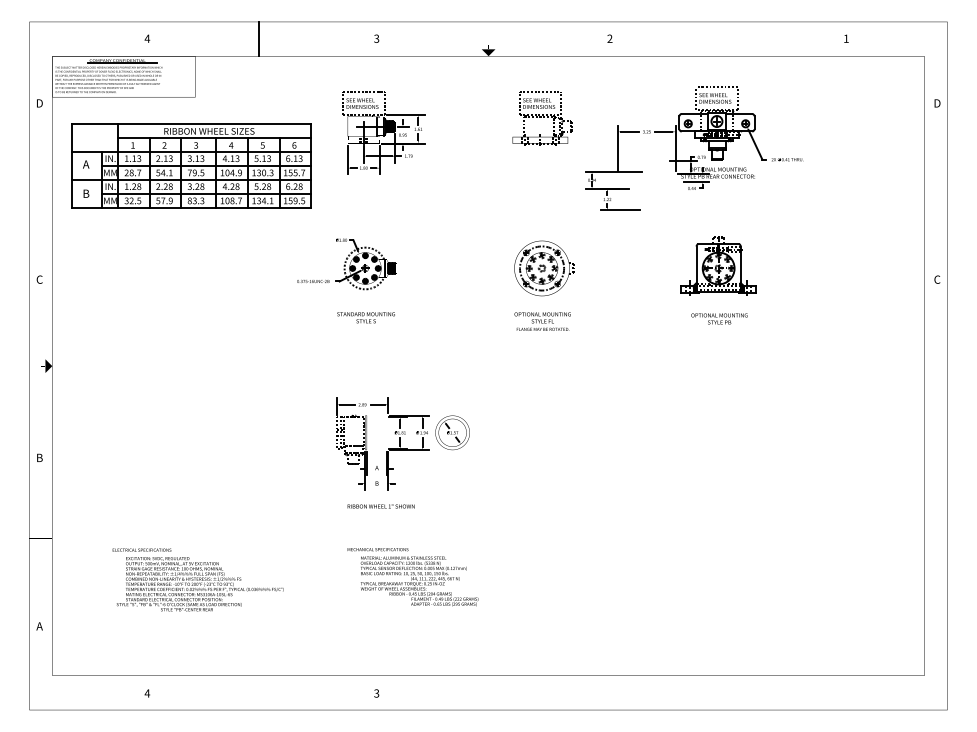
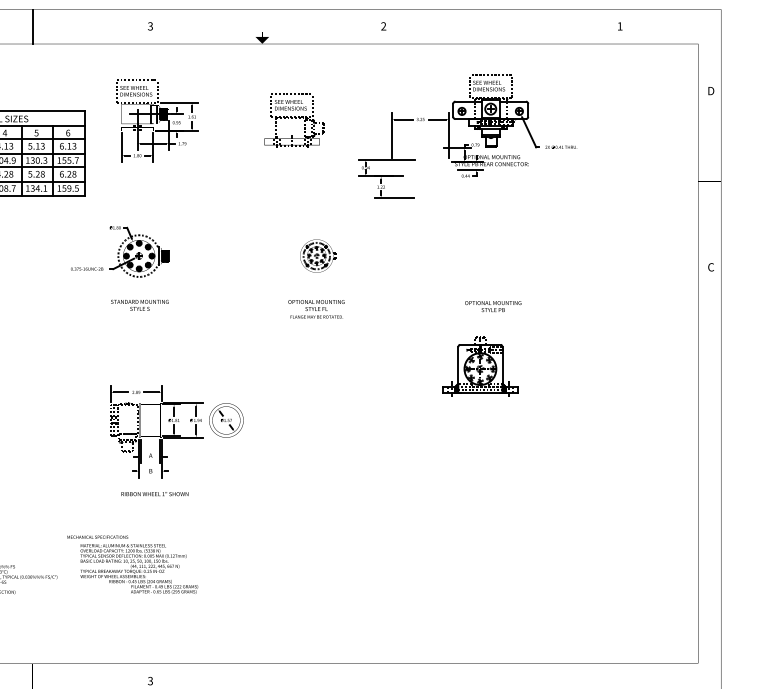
part: (542, 118) -> (294, 120), moved
part: (718, 265) -> (480, 366), moved
part: (544, 268) -> (318, 256), size x0.6
text: (412, 577) -> (132, 565), moved

